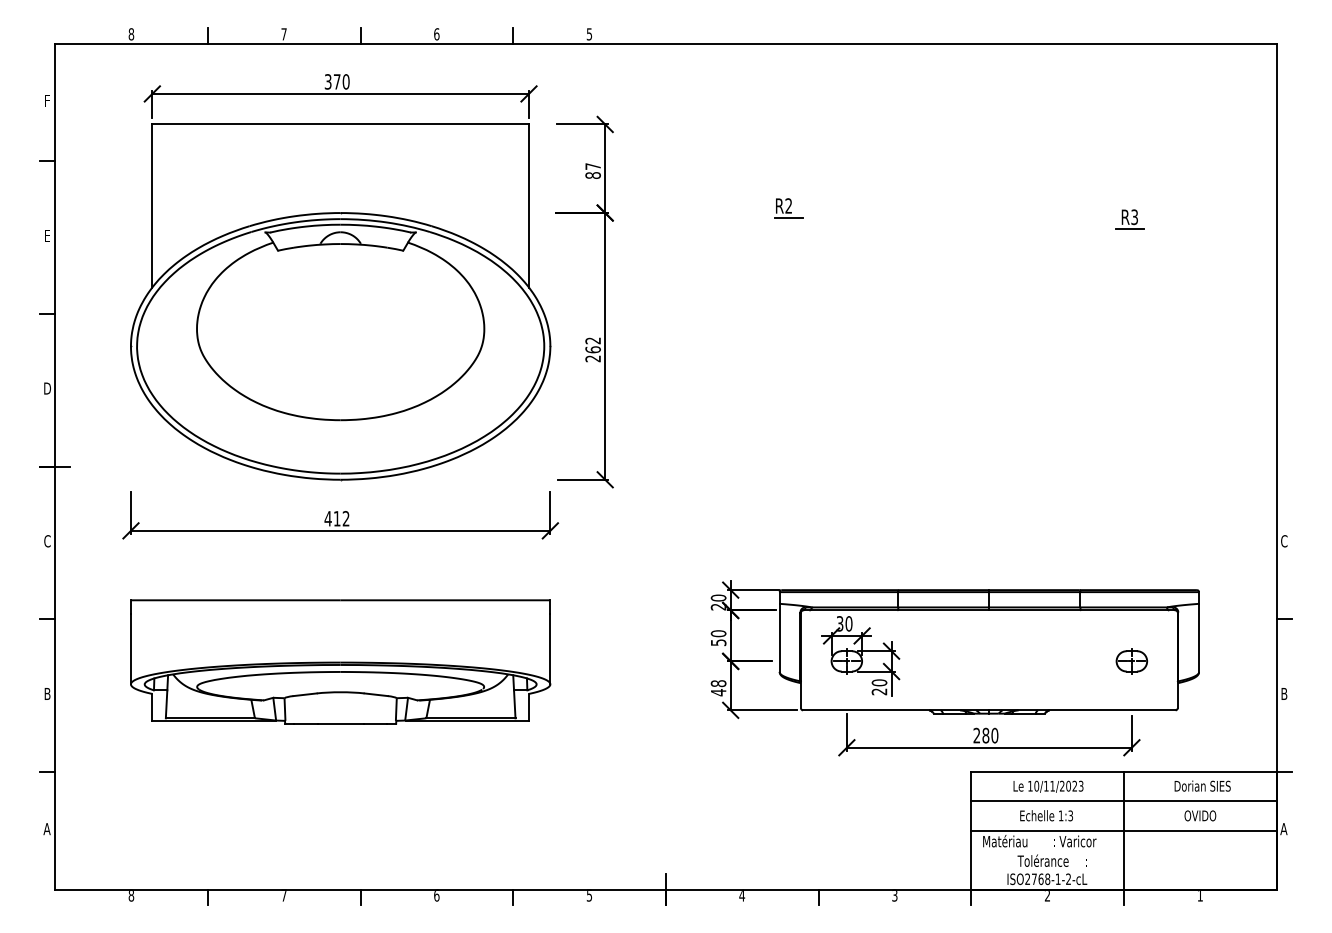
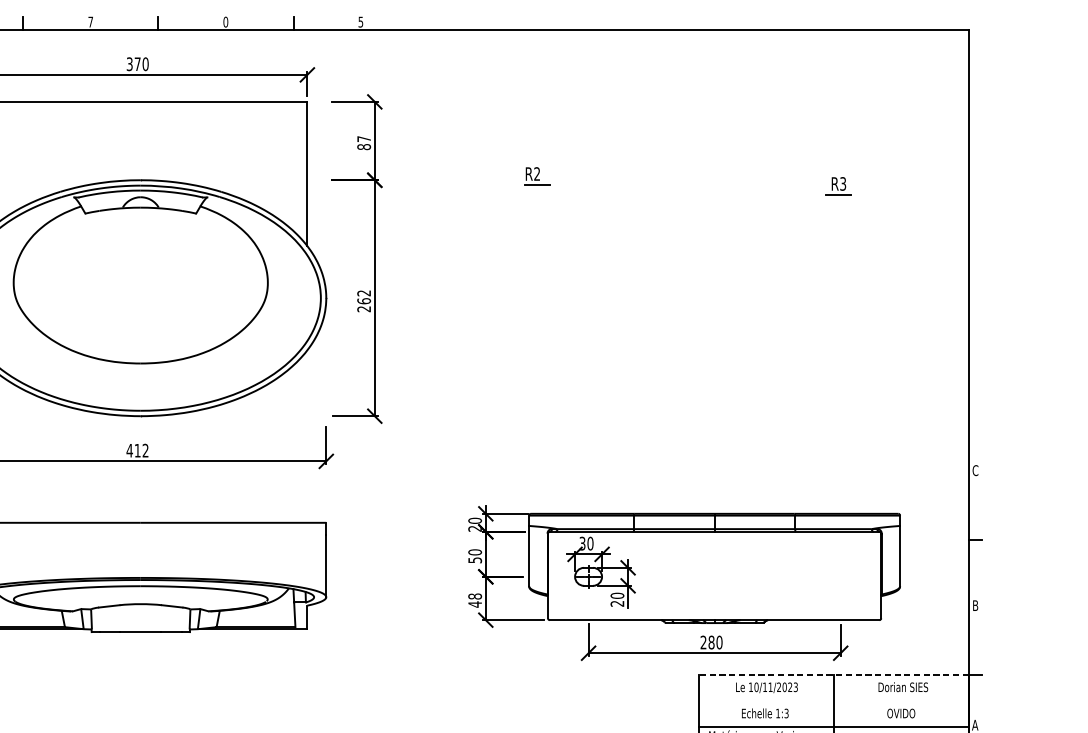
text: (436, 33) -> (225, 21), 6 -> 0
part: (1131, 661) -> (840, 576), removed
line: (1124, 772) -> (834, 675), solid -> dashed
line: (1123, 801) -> (833, 700), removed

